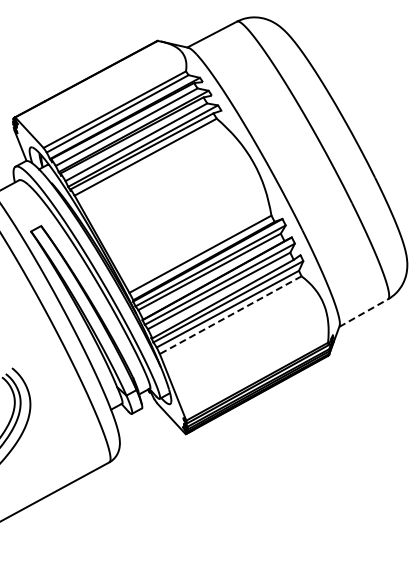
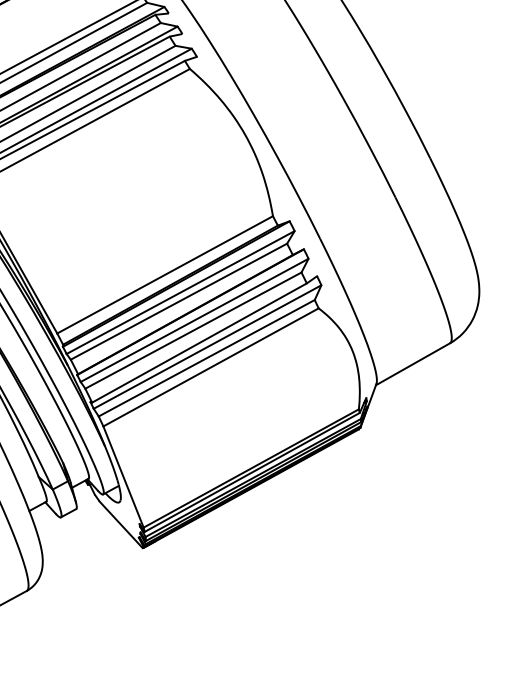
line: (364, 312) -> (414, 363), dashed -> solid
line: (230, 315) -> (210, 367), dashed -> solid

